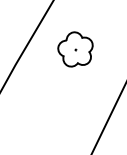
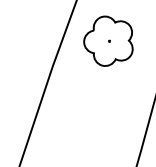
part: (75, 49) -> (108, 40), size x1.43

